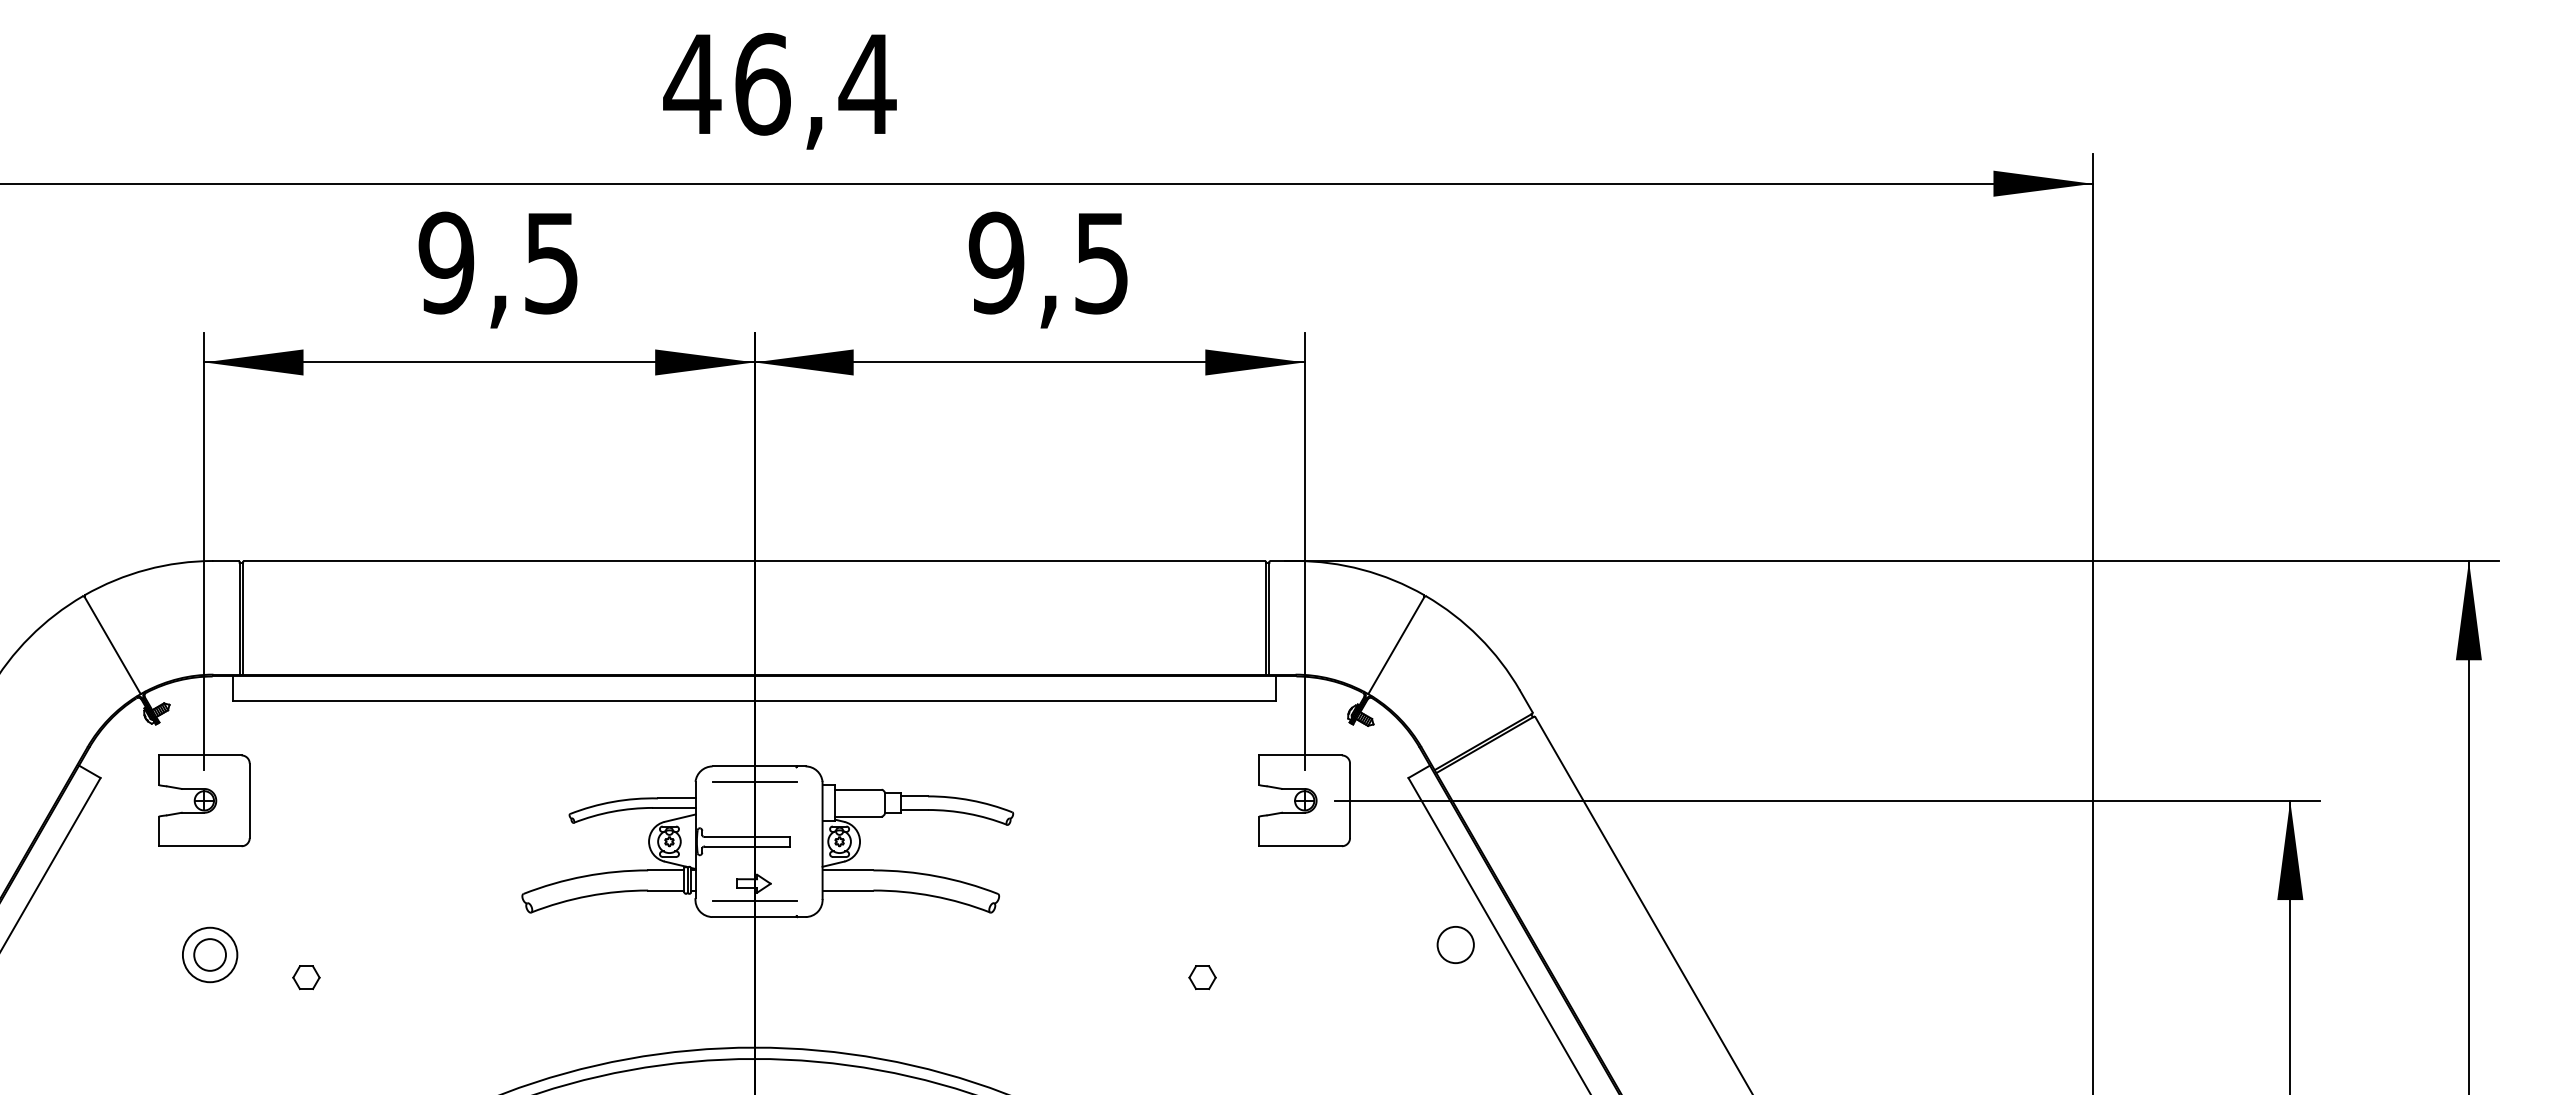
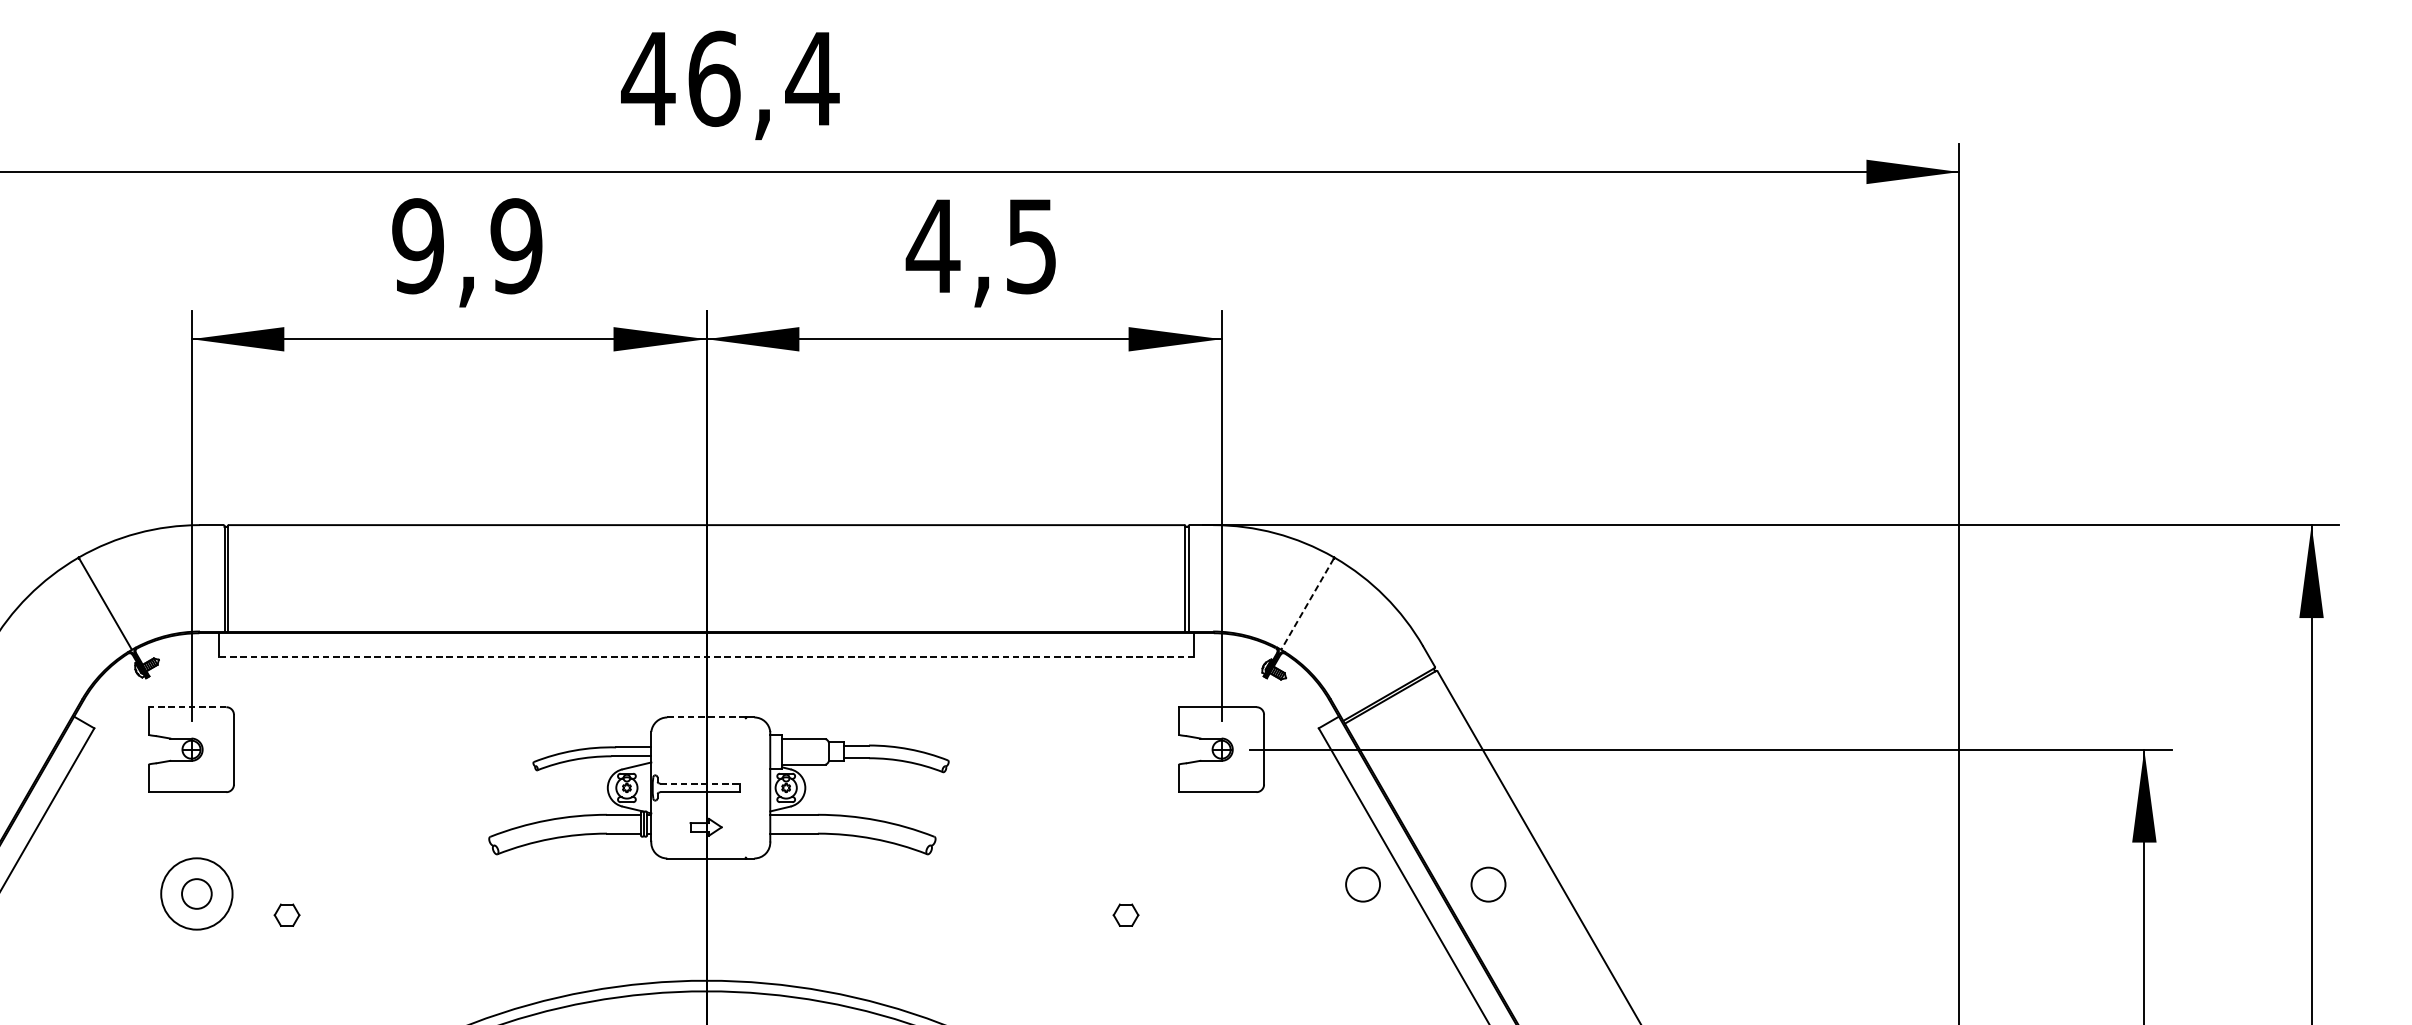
text: (551, 262) -> (516, 245), 9,5 -> 9,9
text: (996, 262) -> (933, 245), 9,5 -> 4,5
line: (1396, 645) -> (1307, 604), solid -> dashed
line: (754, 701) -> (706, 656), solid -> dashed
line: (199, 755) -> (186, 707), solid -> dashed
line: (754, 766) -> (706, 717), solid -> dashed
line: (754, 782) -> (706, 732), removed
line: (747, 837) -> (699, 783), solid -> dashed
line: (754, 901) -> (706, 843), removed
circle: (1589, 944) -> (1488, 884), added
circle: (209, 954) -> (196, 893), size x1.4

